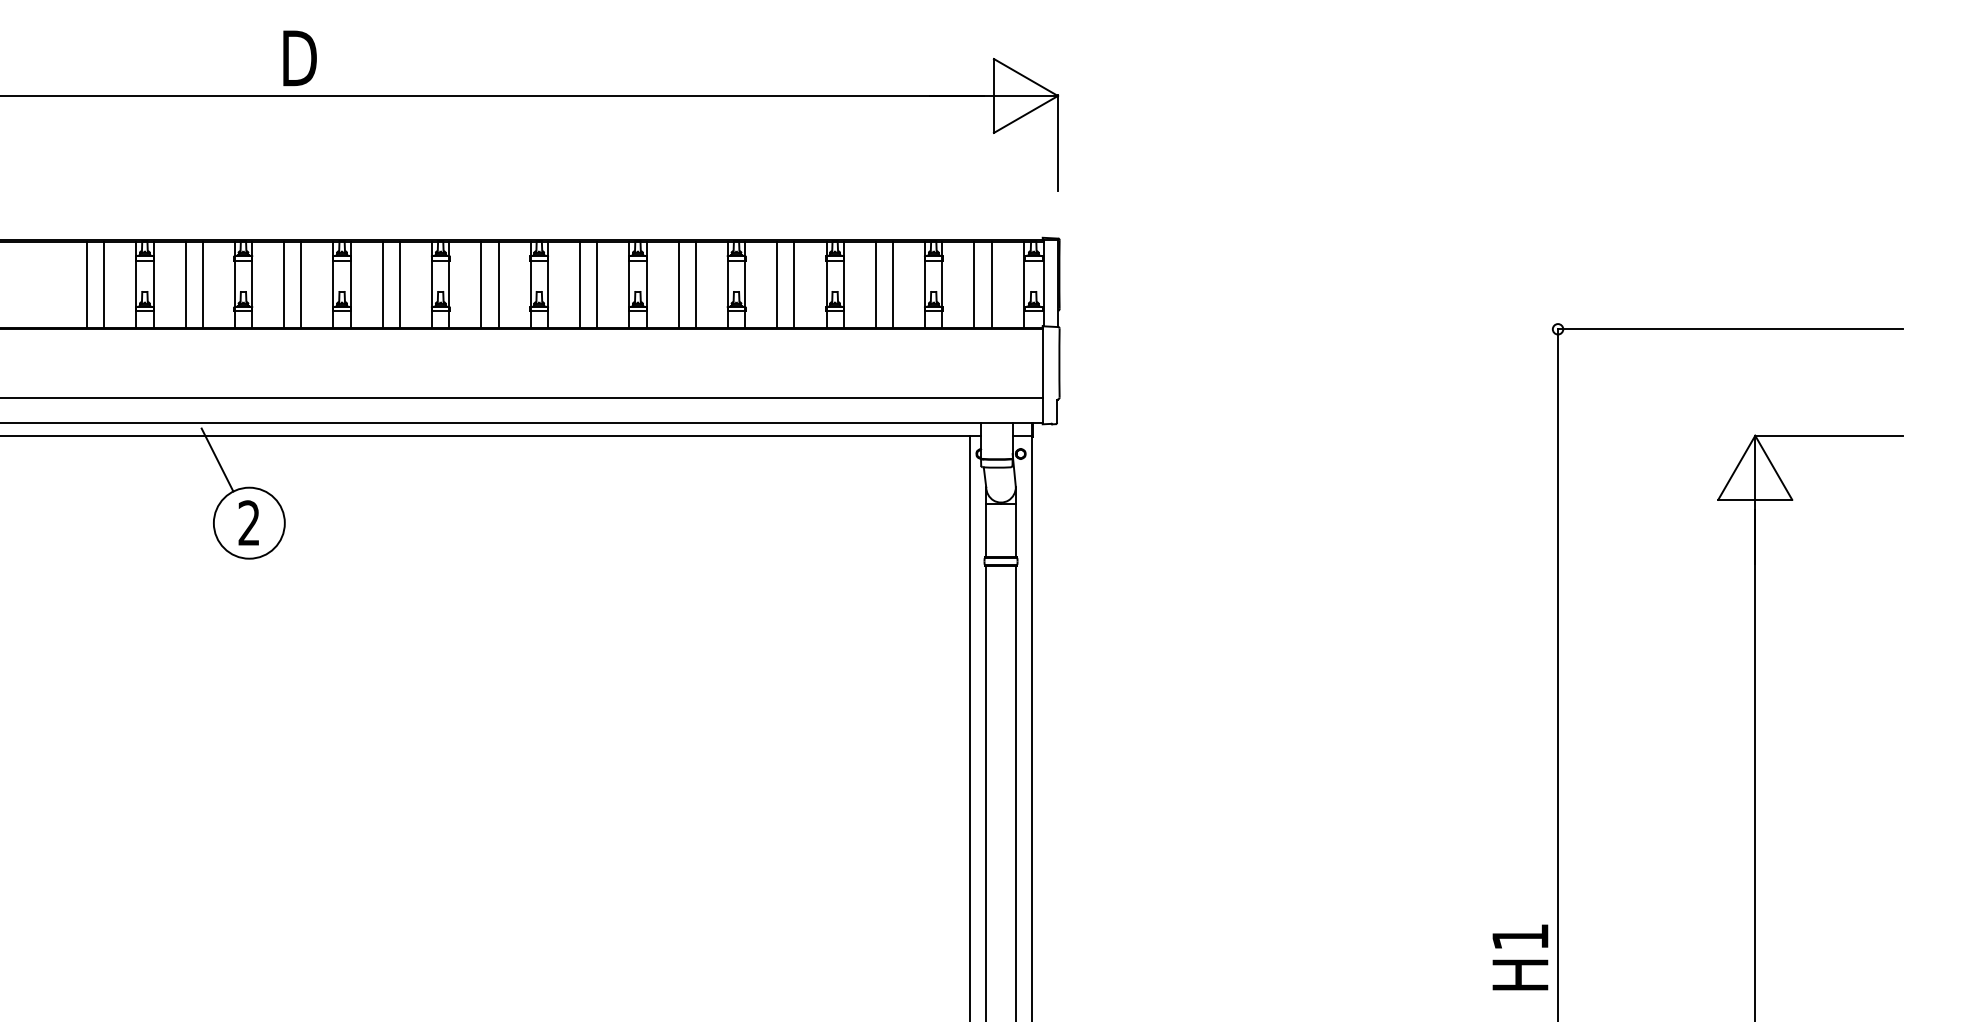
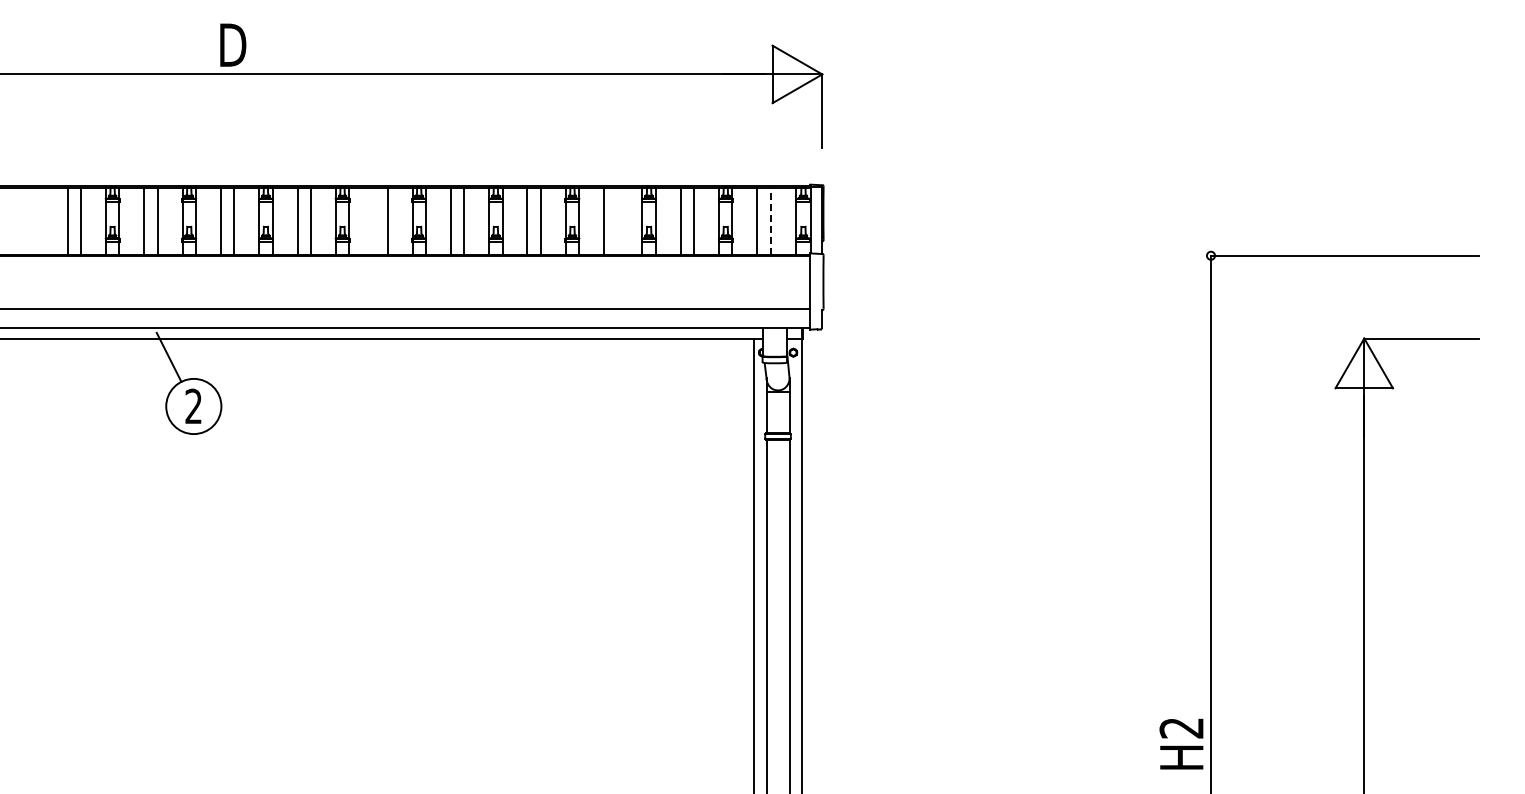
line: (481, 285) -> (374, 221), removed
line: (794, 285) -> (617, 221), removed
line: (991, 285) -> (770, 221), solid -> dashed
text: (1520, 937) -> (1181, 728), H1 -> H2

